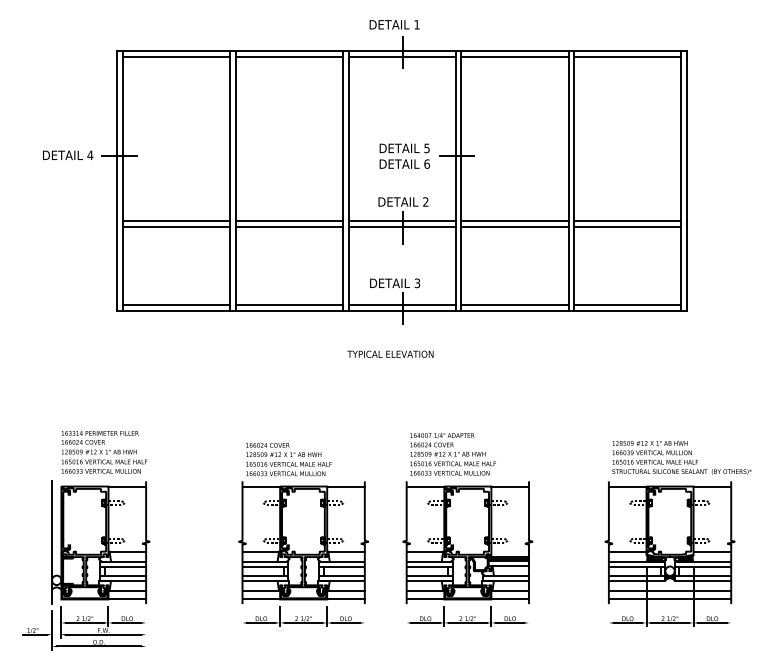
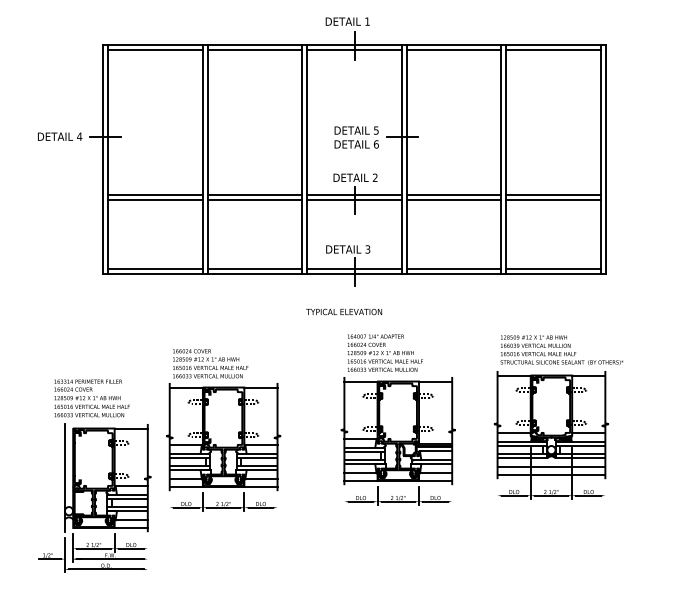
part: (466, 529) -> (397, 419), moved
part: (678, 534) -> (558, 417), moved
part: (303, 535) -> (223, 430), moved
part: (85, 564) -> (94, 497), moved

